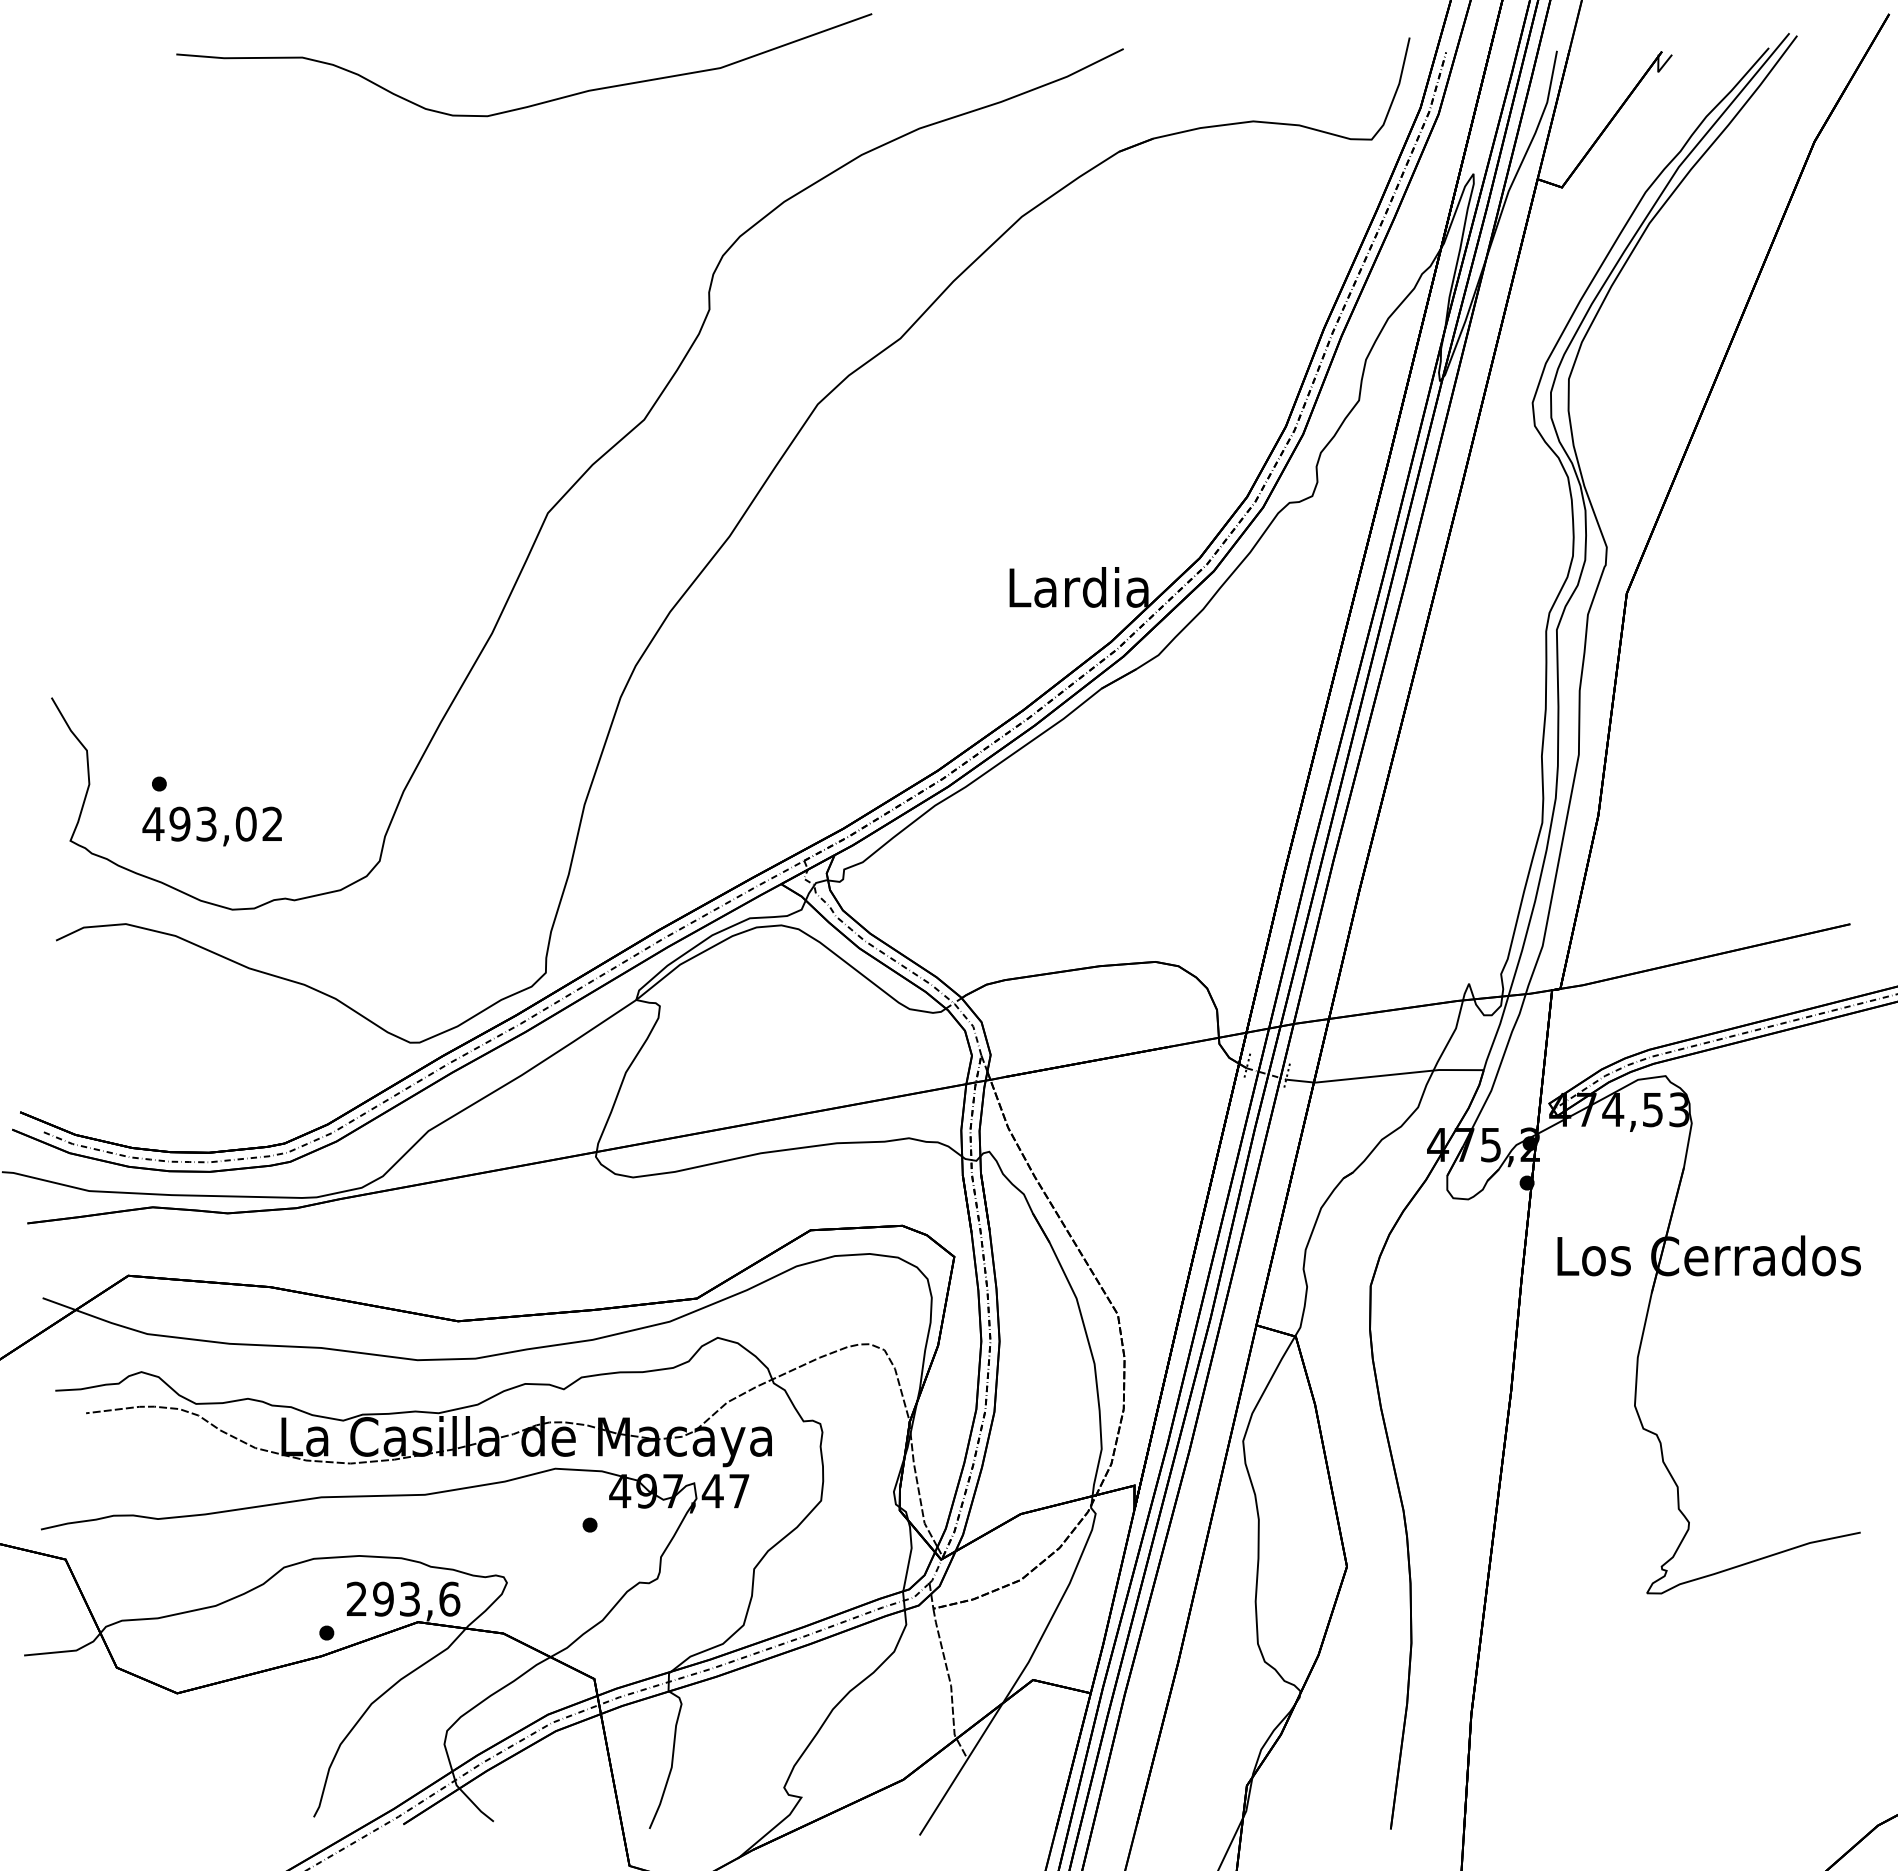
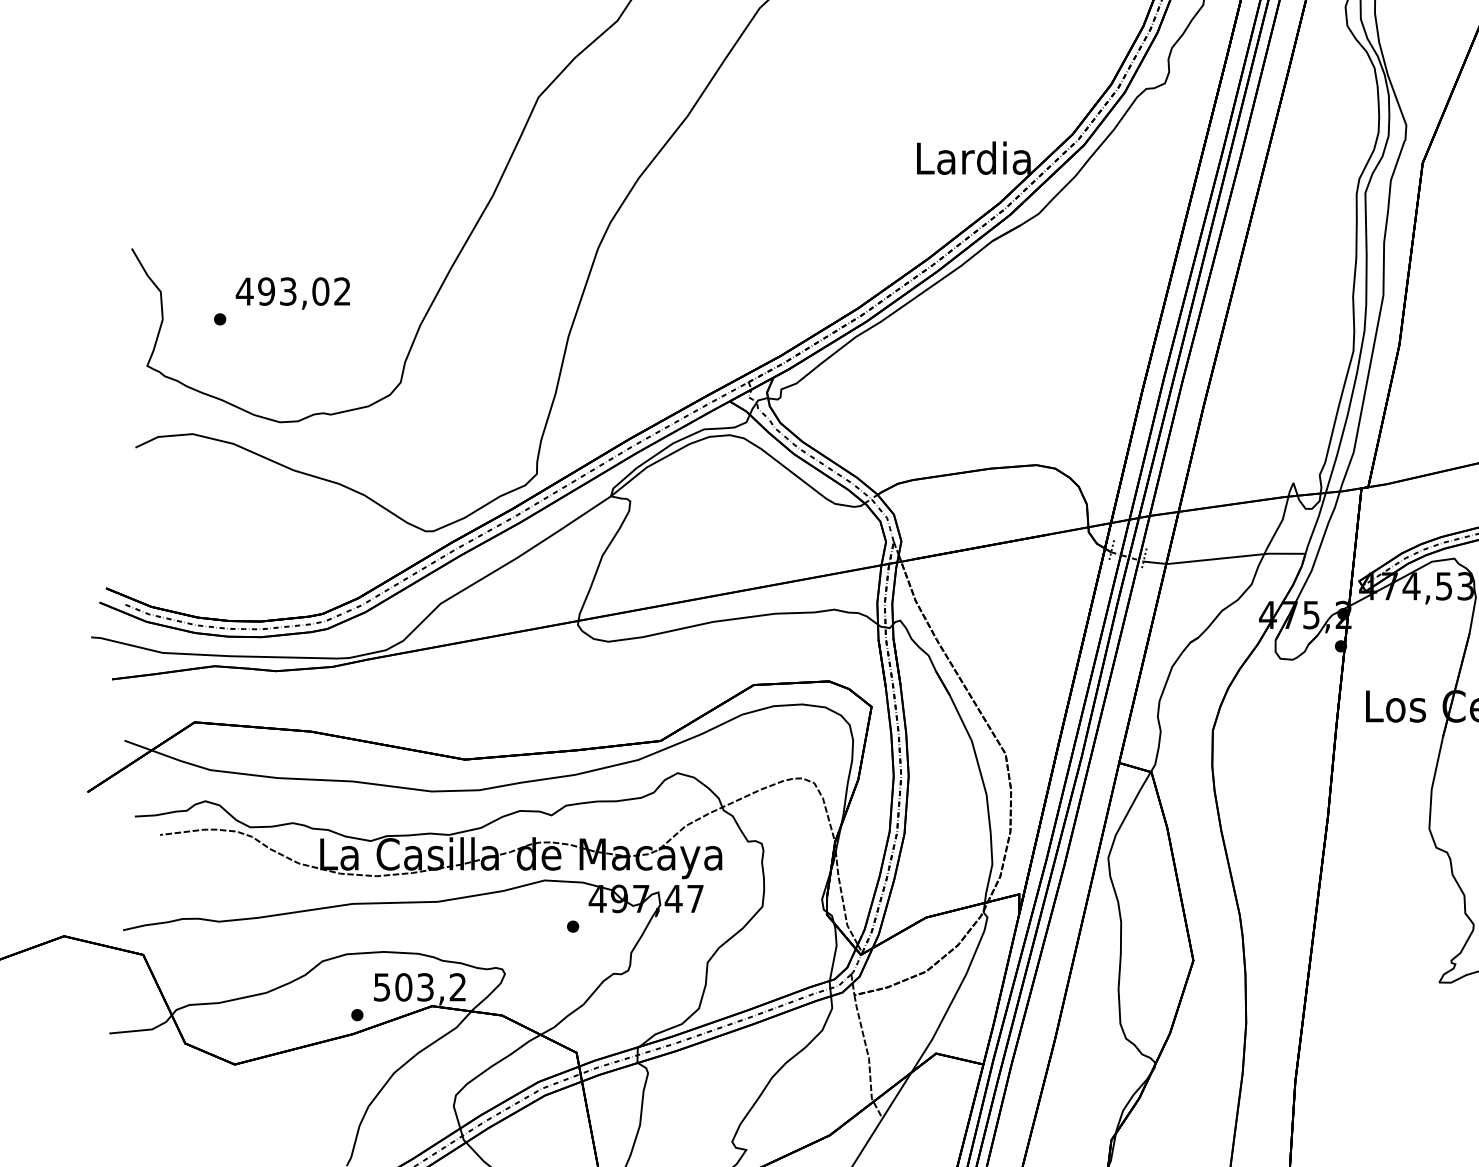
text: (211, 826) -> (292, 293), moved
text: (403, 1598) -> (420, 986), 293,6 -> 503,2

